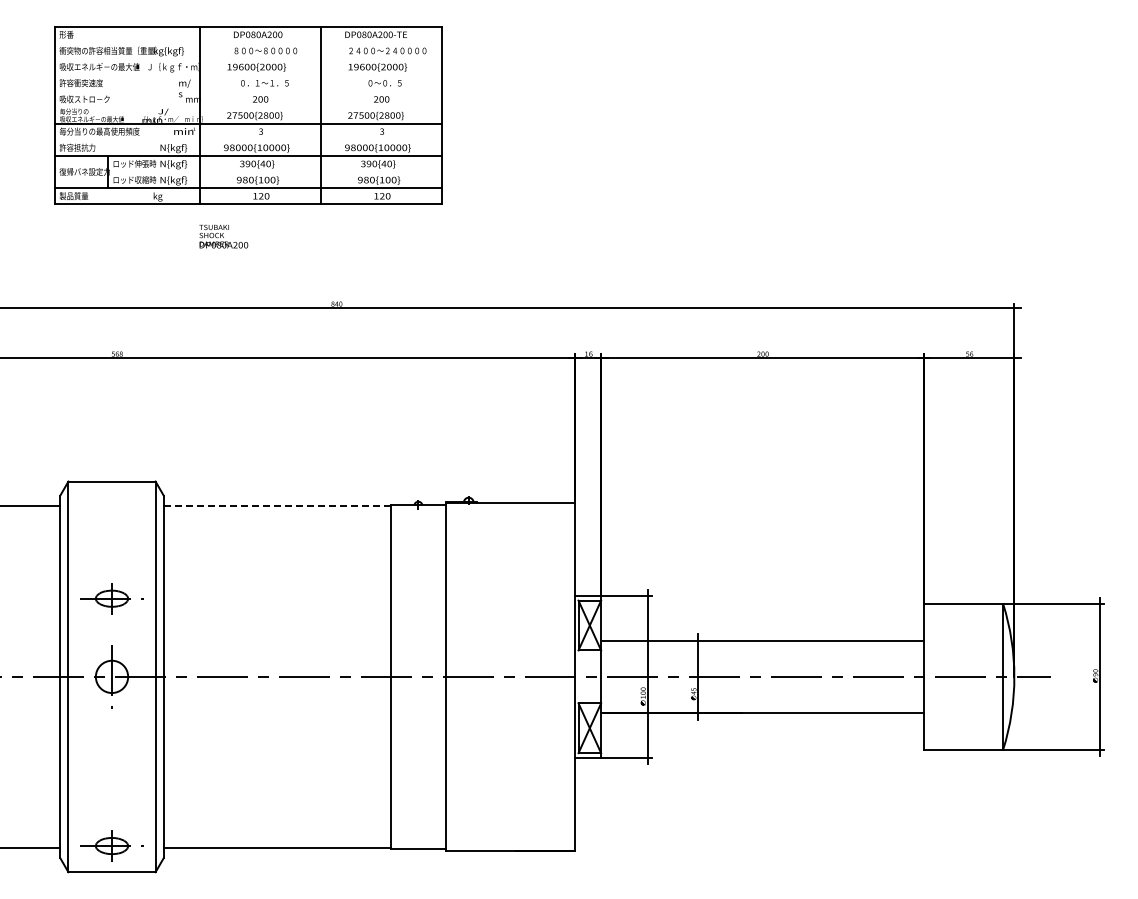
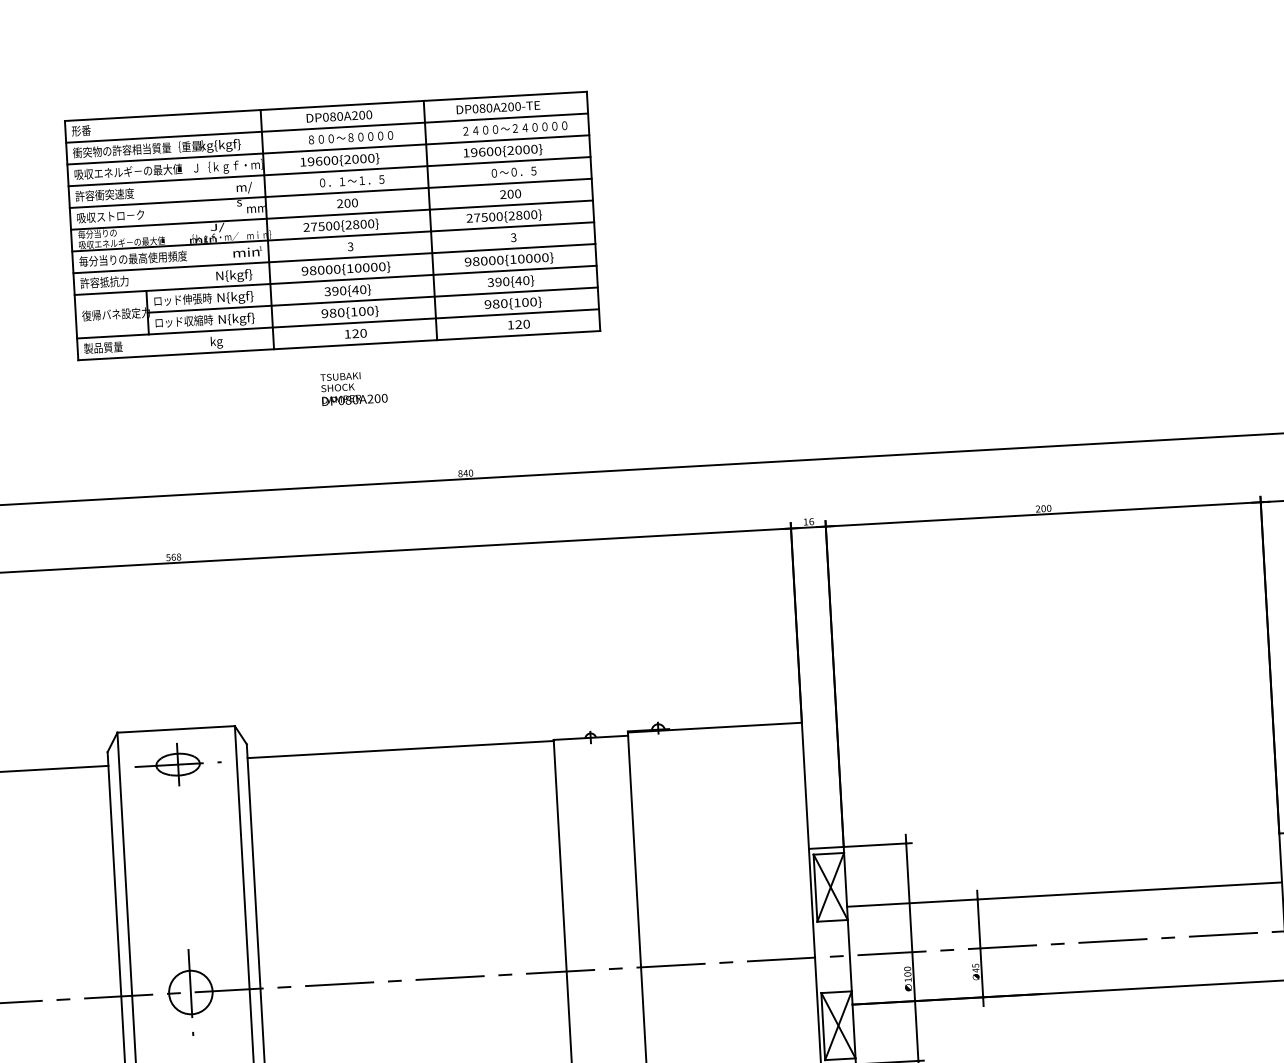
line: (248, 42) -> (326, 127), added
line: (248, 59) -> (328, 150), added
line: (248, 75) -> (329, 172), added
line: (248, 91) -> (330, 193), added
line: (248, 107) -> (331, 215), added
line: (248, 139) -> (334, 258), added
line: (275, 172) -> (373, 300), added
text: (223, 236) -> (353, 388), moved
line: (277, 505) -> (400, 749), dashed -> solid
part: (111, 598) -> (177, 764), moved

